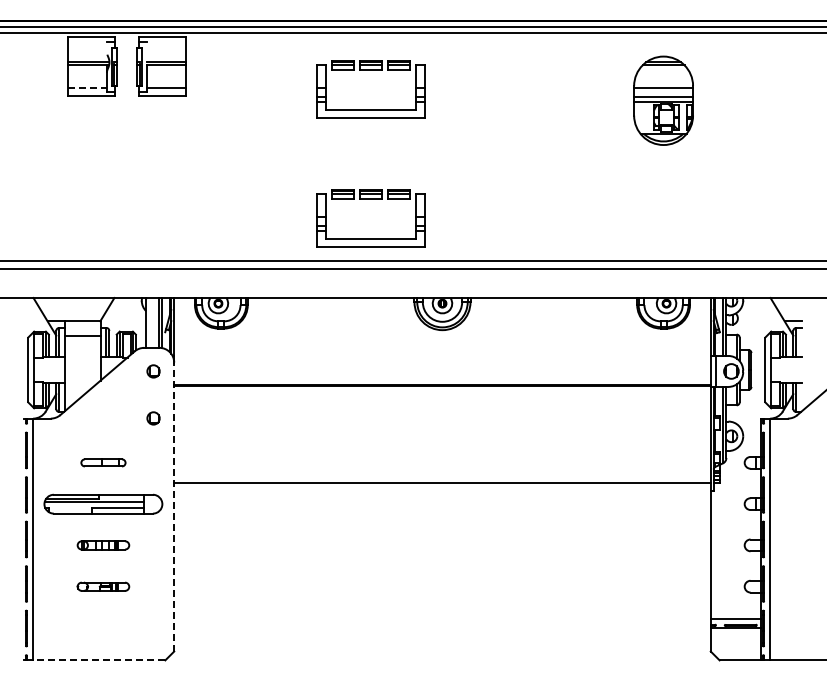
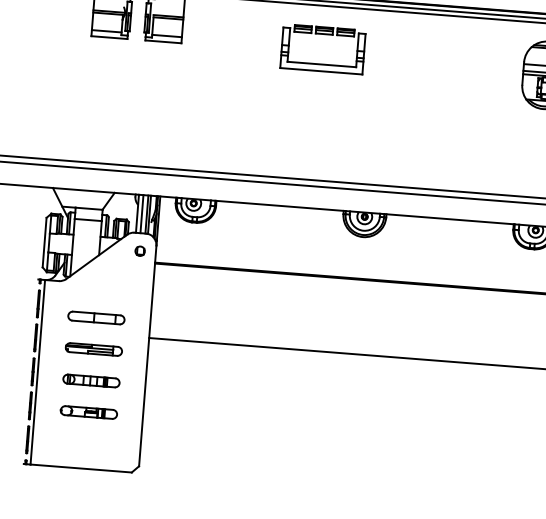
line: (88, 88) -> (107, 31), dashed -> solid
part: (370, 199) -> (316, 133), removed
line: (152, 322) -> (142, 213), added
circle: (153, 418) -> (137, 287), removed
part: (103, 462) -> (96, 317), size x1.67
part: (103, 503) -> (94, 349), size x0.62
line: (174, 506) -> (148, 355), dashed -> solid
part: (103, 545) -> (91, 381), size x1.43
part: (103, 586) -> (89, 412), size x1.43
line: (98, 660) -> (80, 468), dashed -> solid

